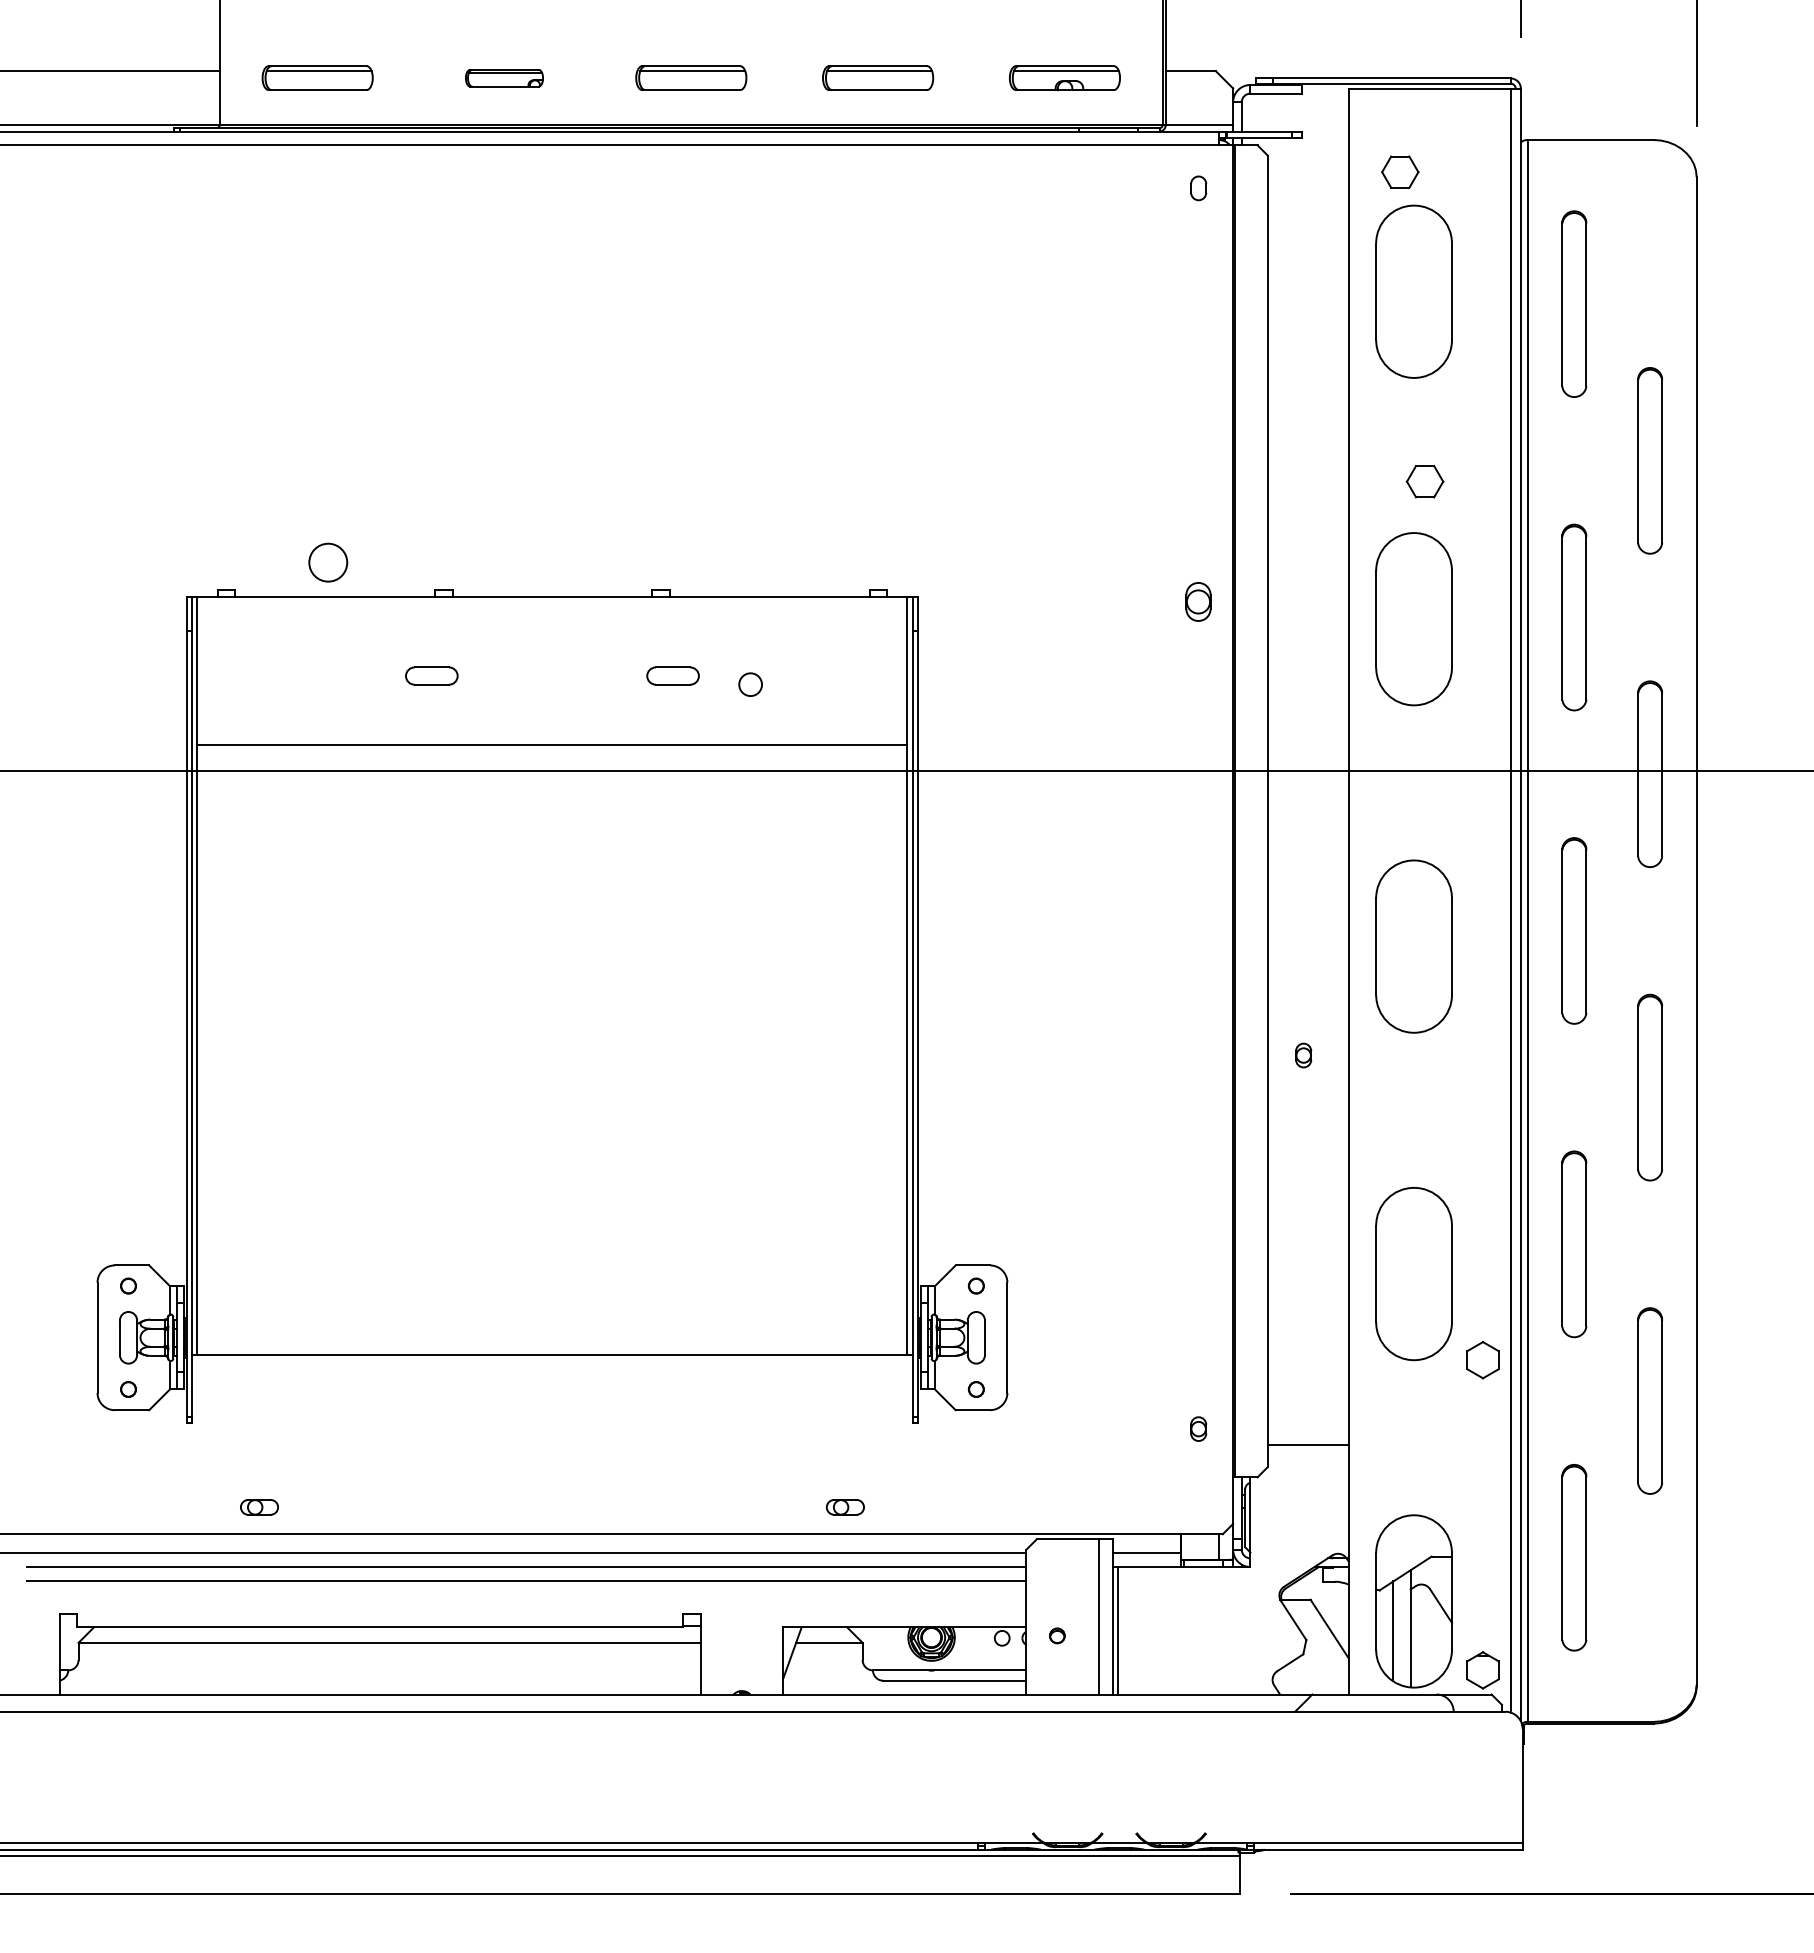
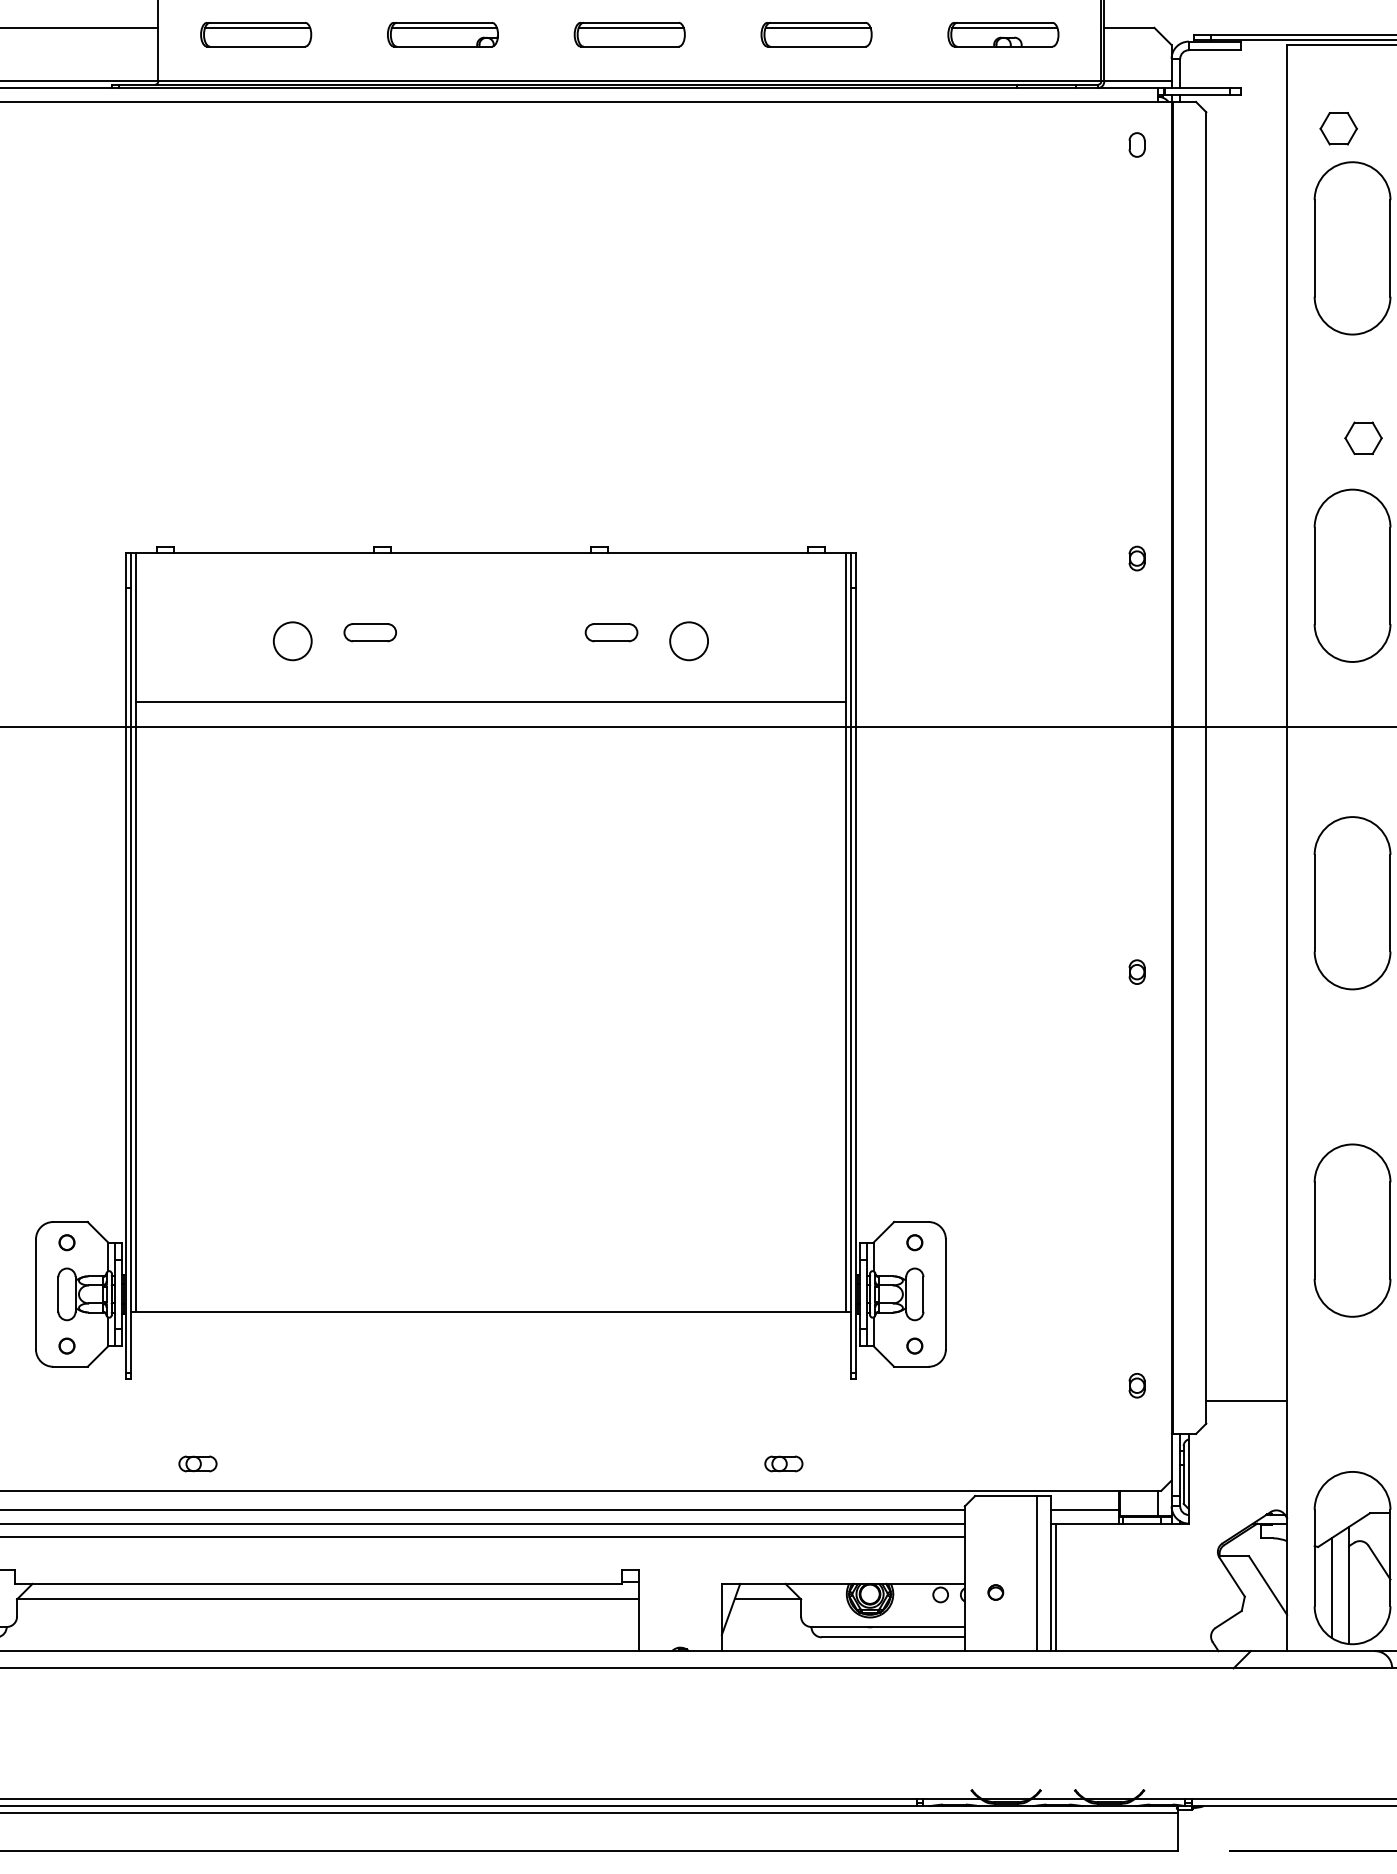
part: (504, 78) -> (442, 35), size x1.43
circle: (328, 562) -> (292, 641), moved
part: (1198, 601) -> (1136, 558), size x0.62
circle: (750, 684) -> (688, 641), size x1.67
part: (1303, 1055) -> (1136, 972), moved

